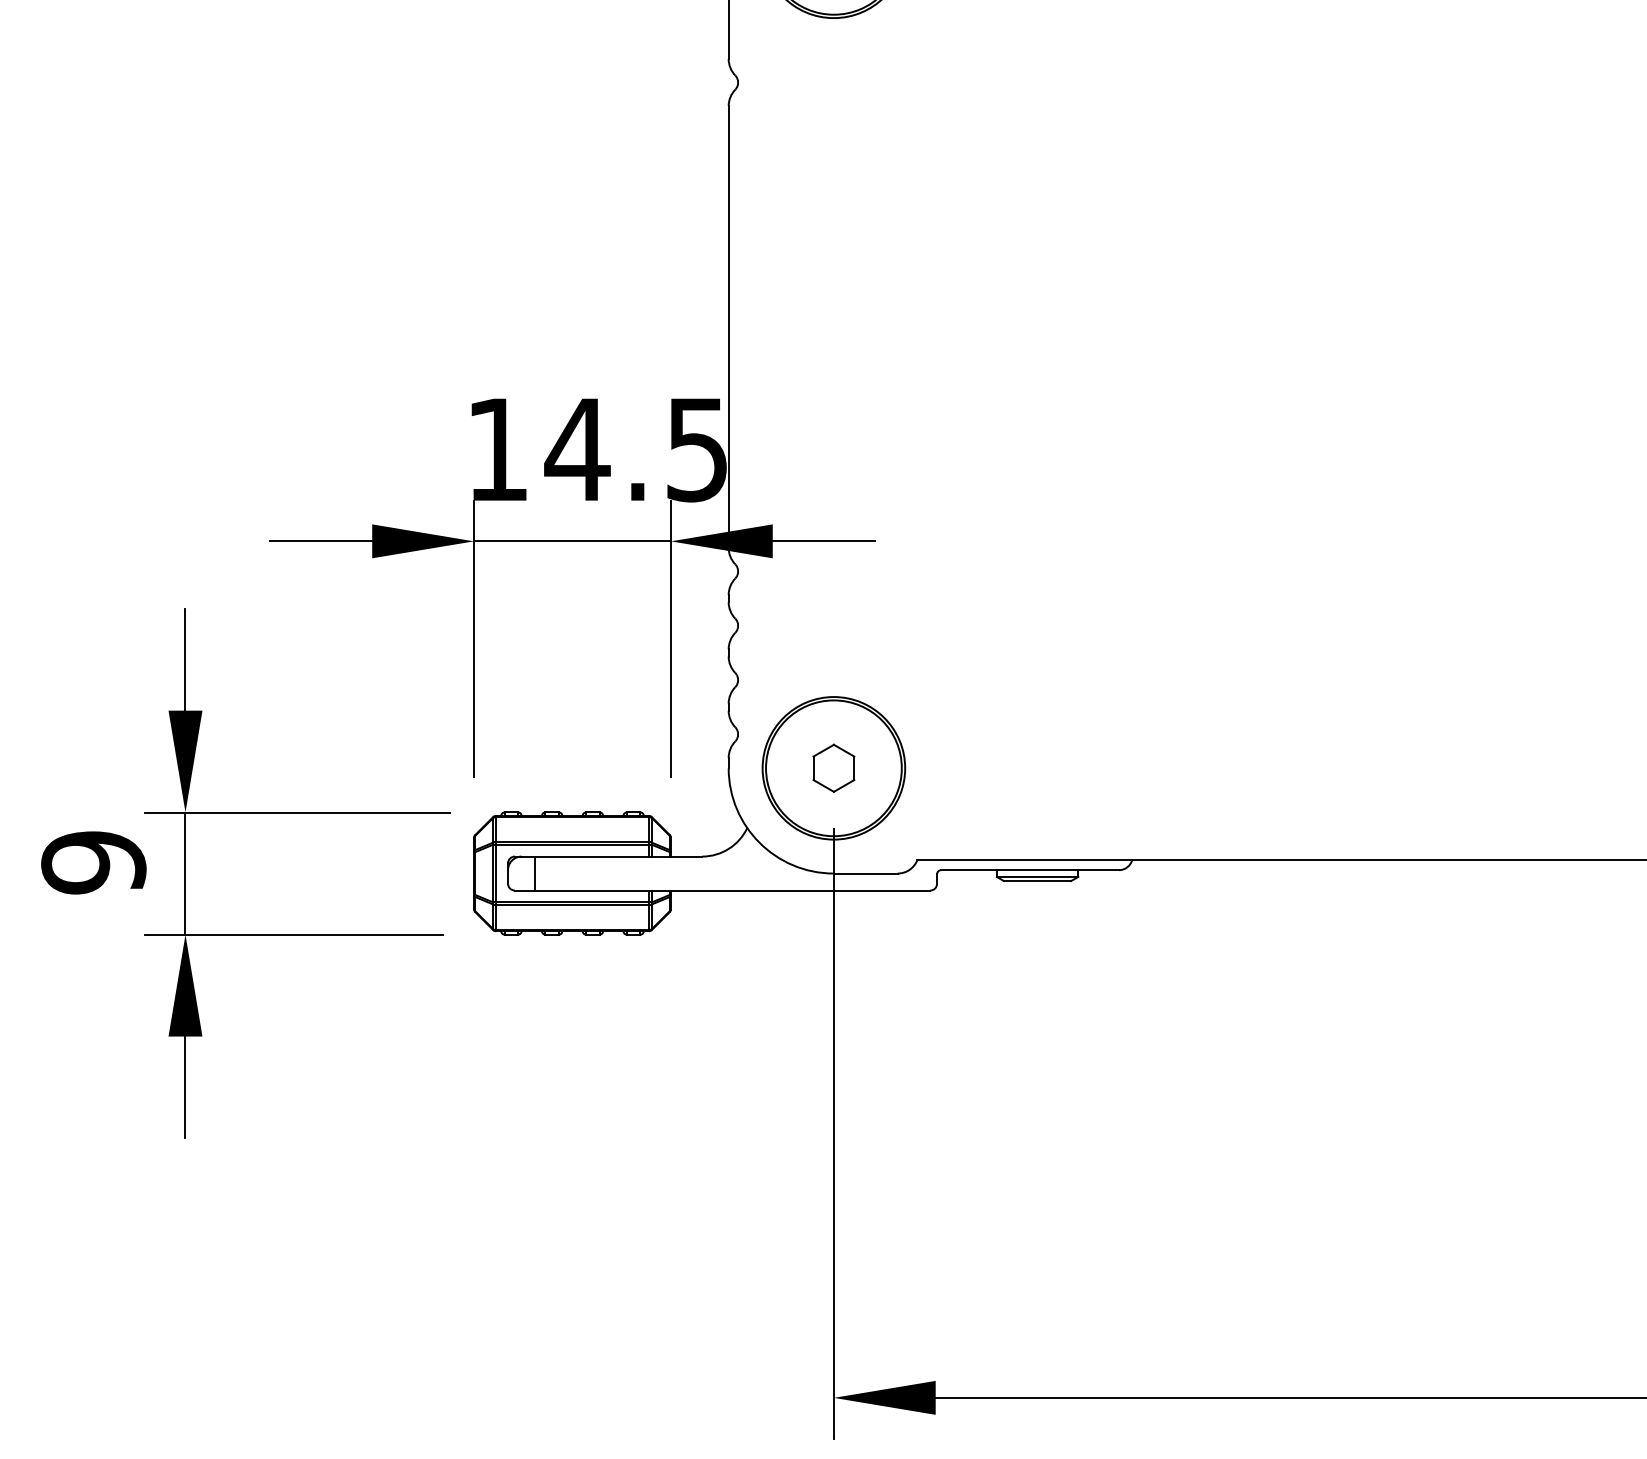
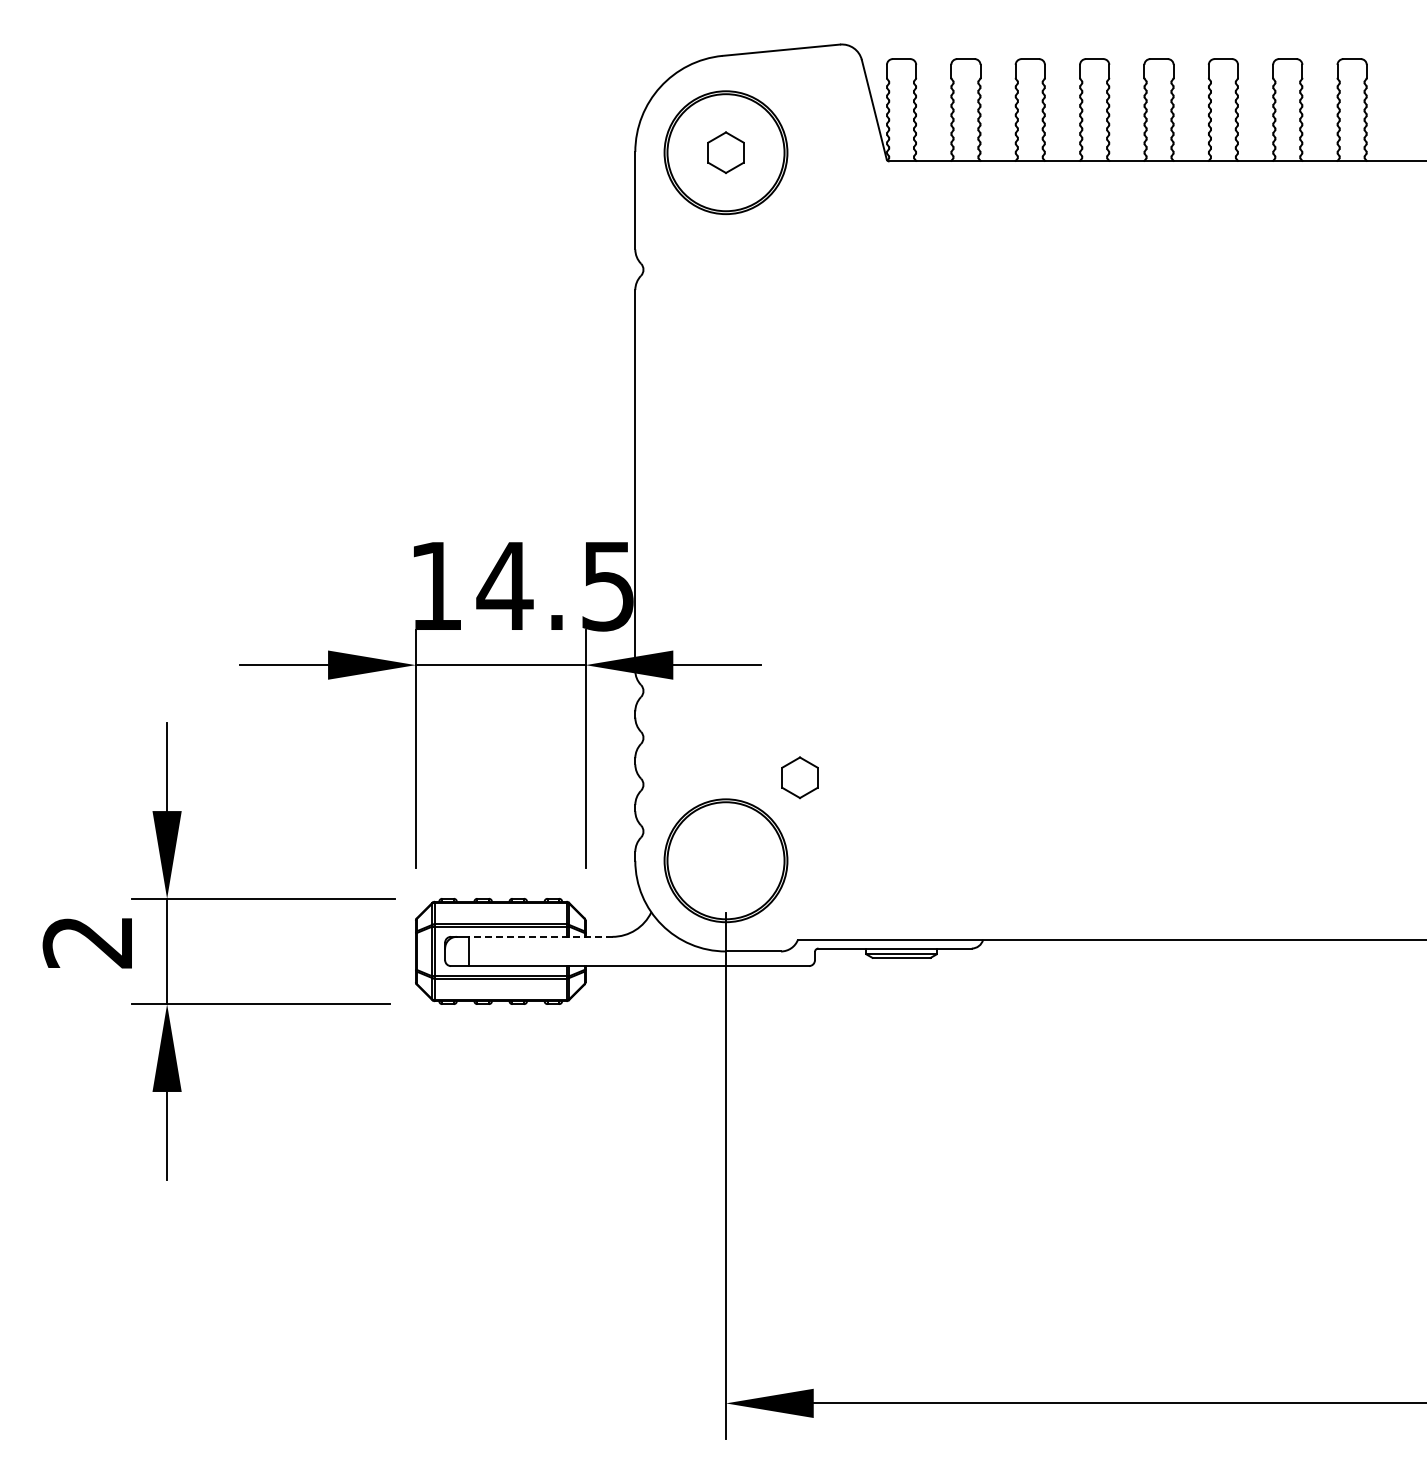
part: (833, 768) -> (799, 777), moved
line: (618, 856) -> (540, 936), solid -> dashed
text: (93, 863) -> (87, 942), 9 -> 2

